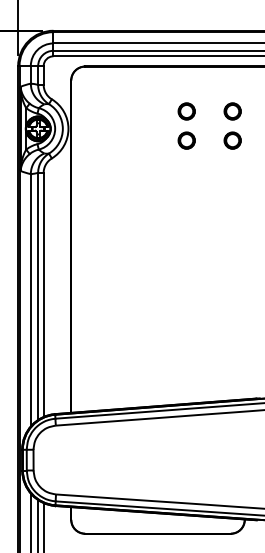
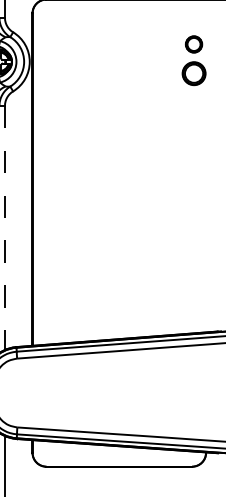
circle: (186, 111) -> (147, 44), removed
circle: (186, 140) -> (147, 73), removed
circle: (232, 140) -> (193, 73), size x1.4
line: (43, 295) -> (4, 228), solid -> dashed

